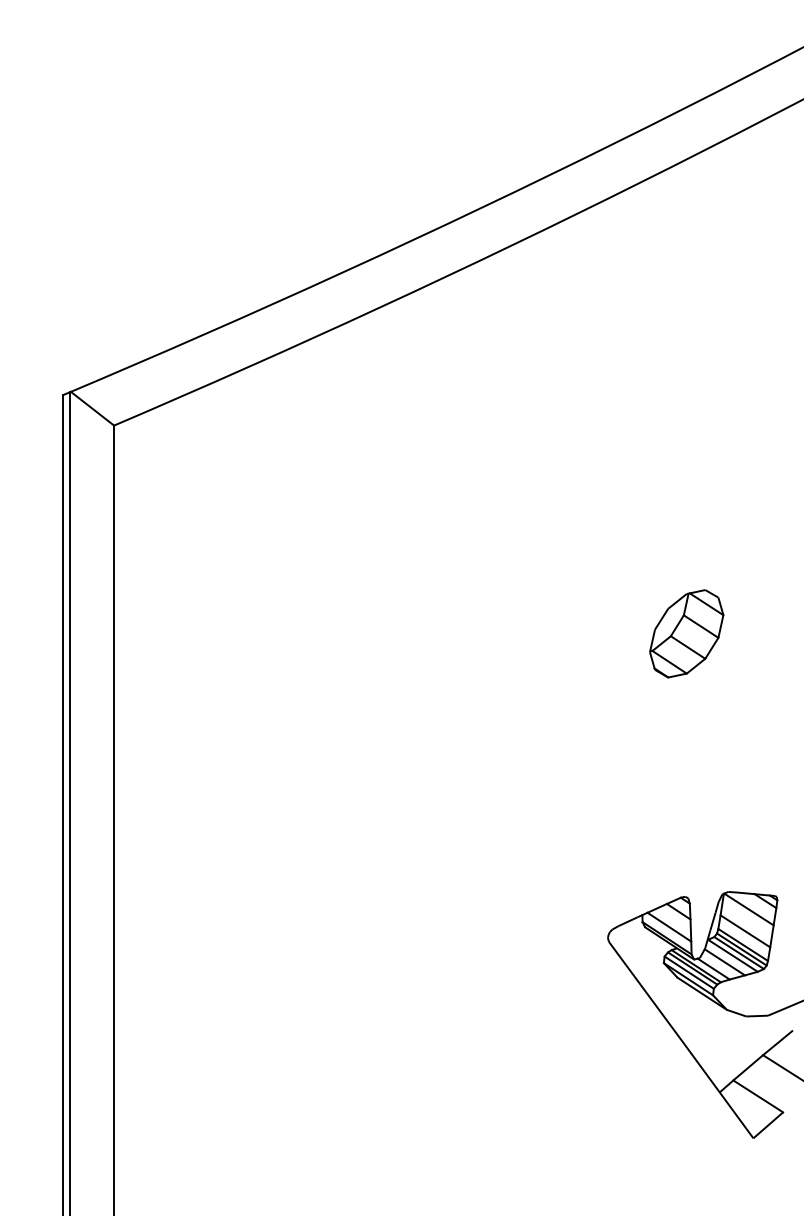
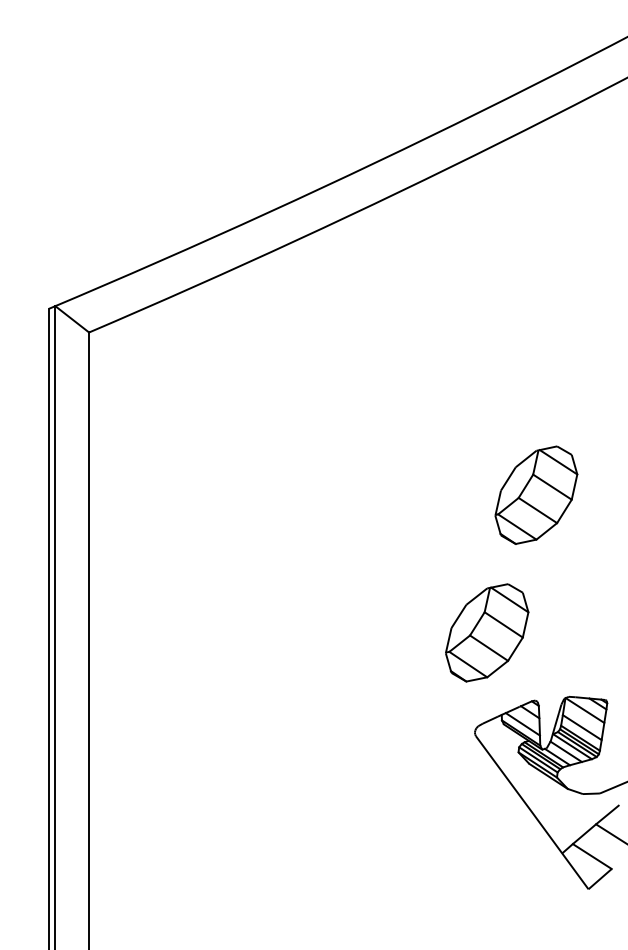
part: (686, 632) -> (536, 494), size x1.43
part: (624, 809) -> (487, 632), added

